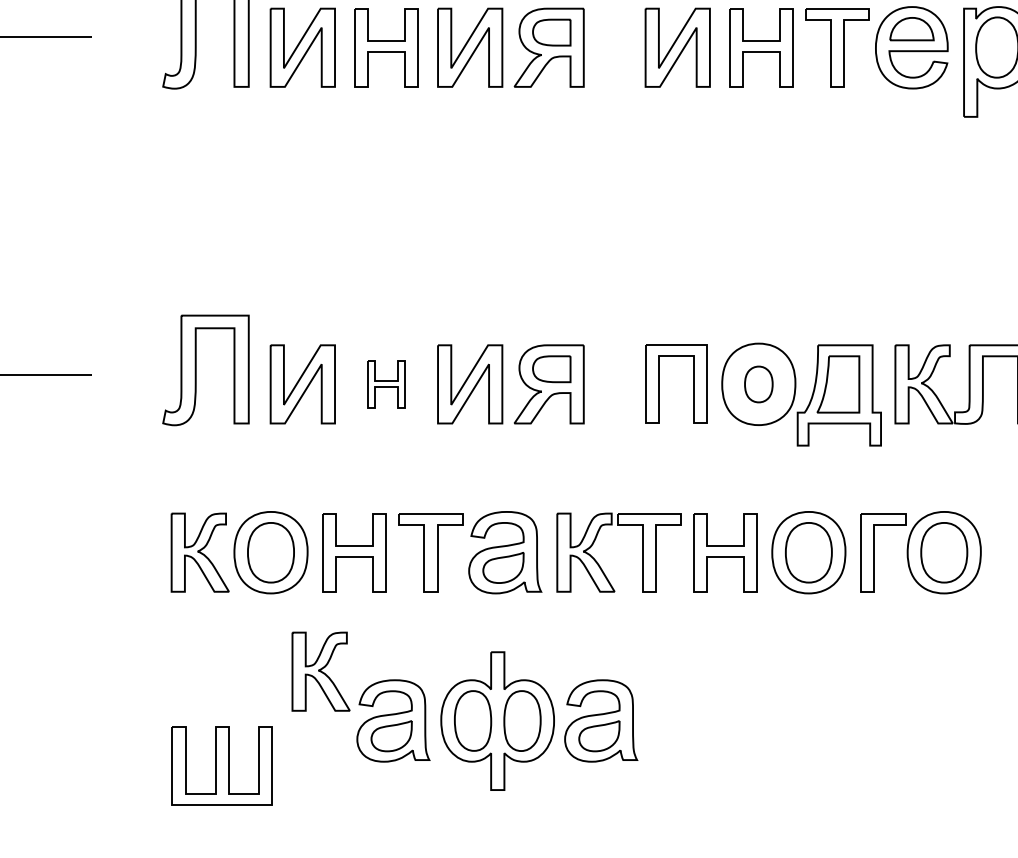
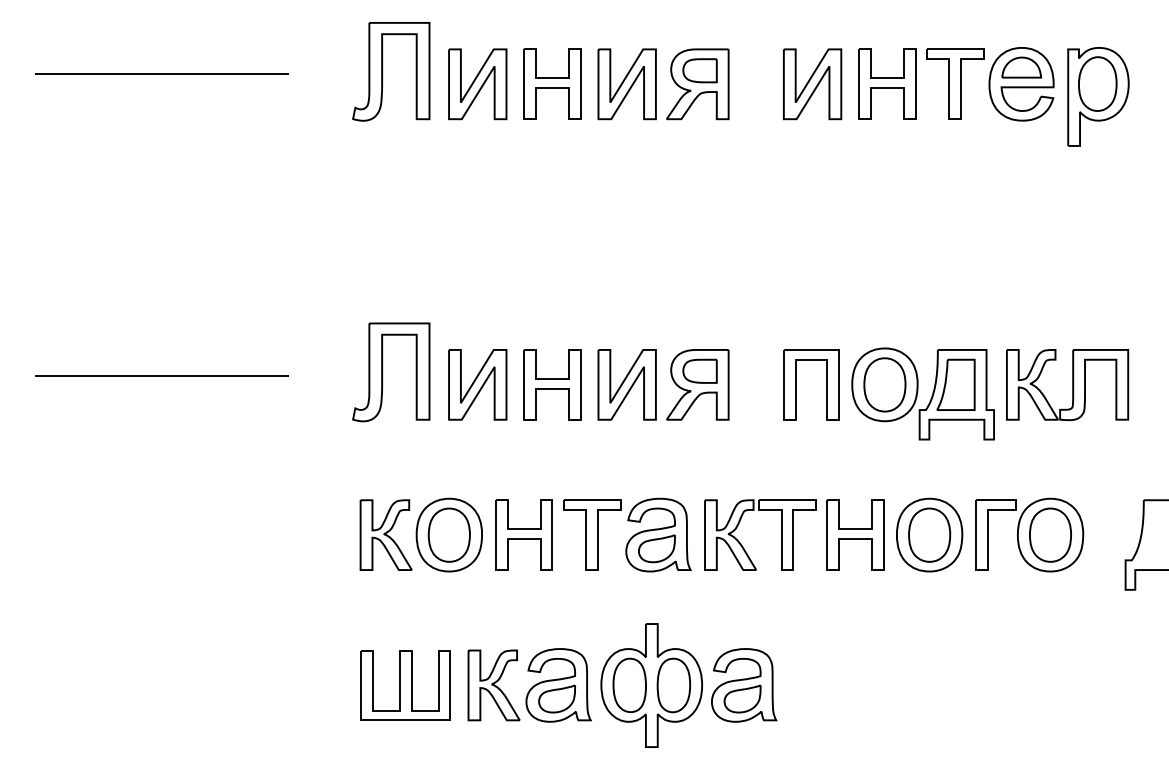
part: (386, 383) -> (552, 384), size x1.67
part: (758, 383) -> (884, 384), size x1.67
part: (320, 671) -> (493, 685), moved
part: (221, 765) -> (405, 685), moved

